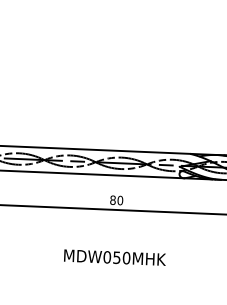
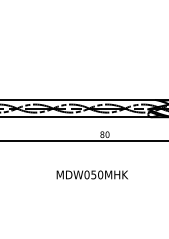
text: (113, 256) -> (91, 174), moved

